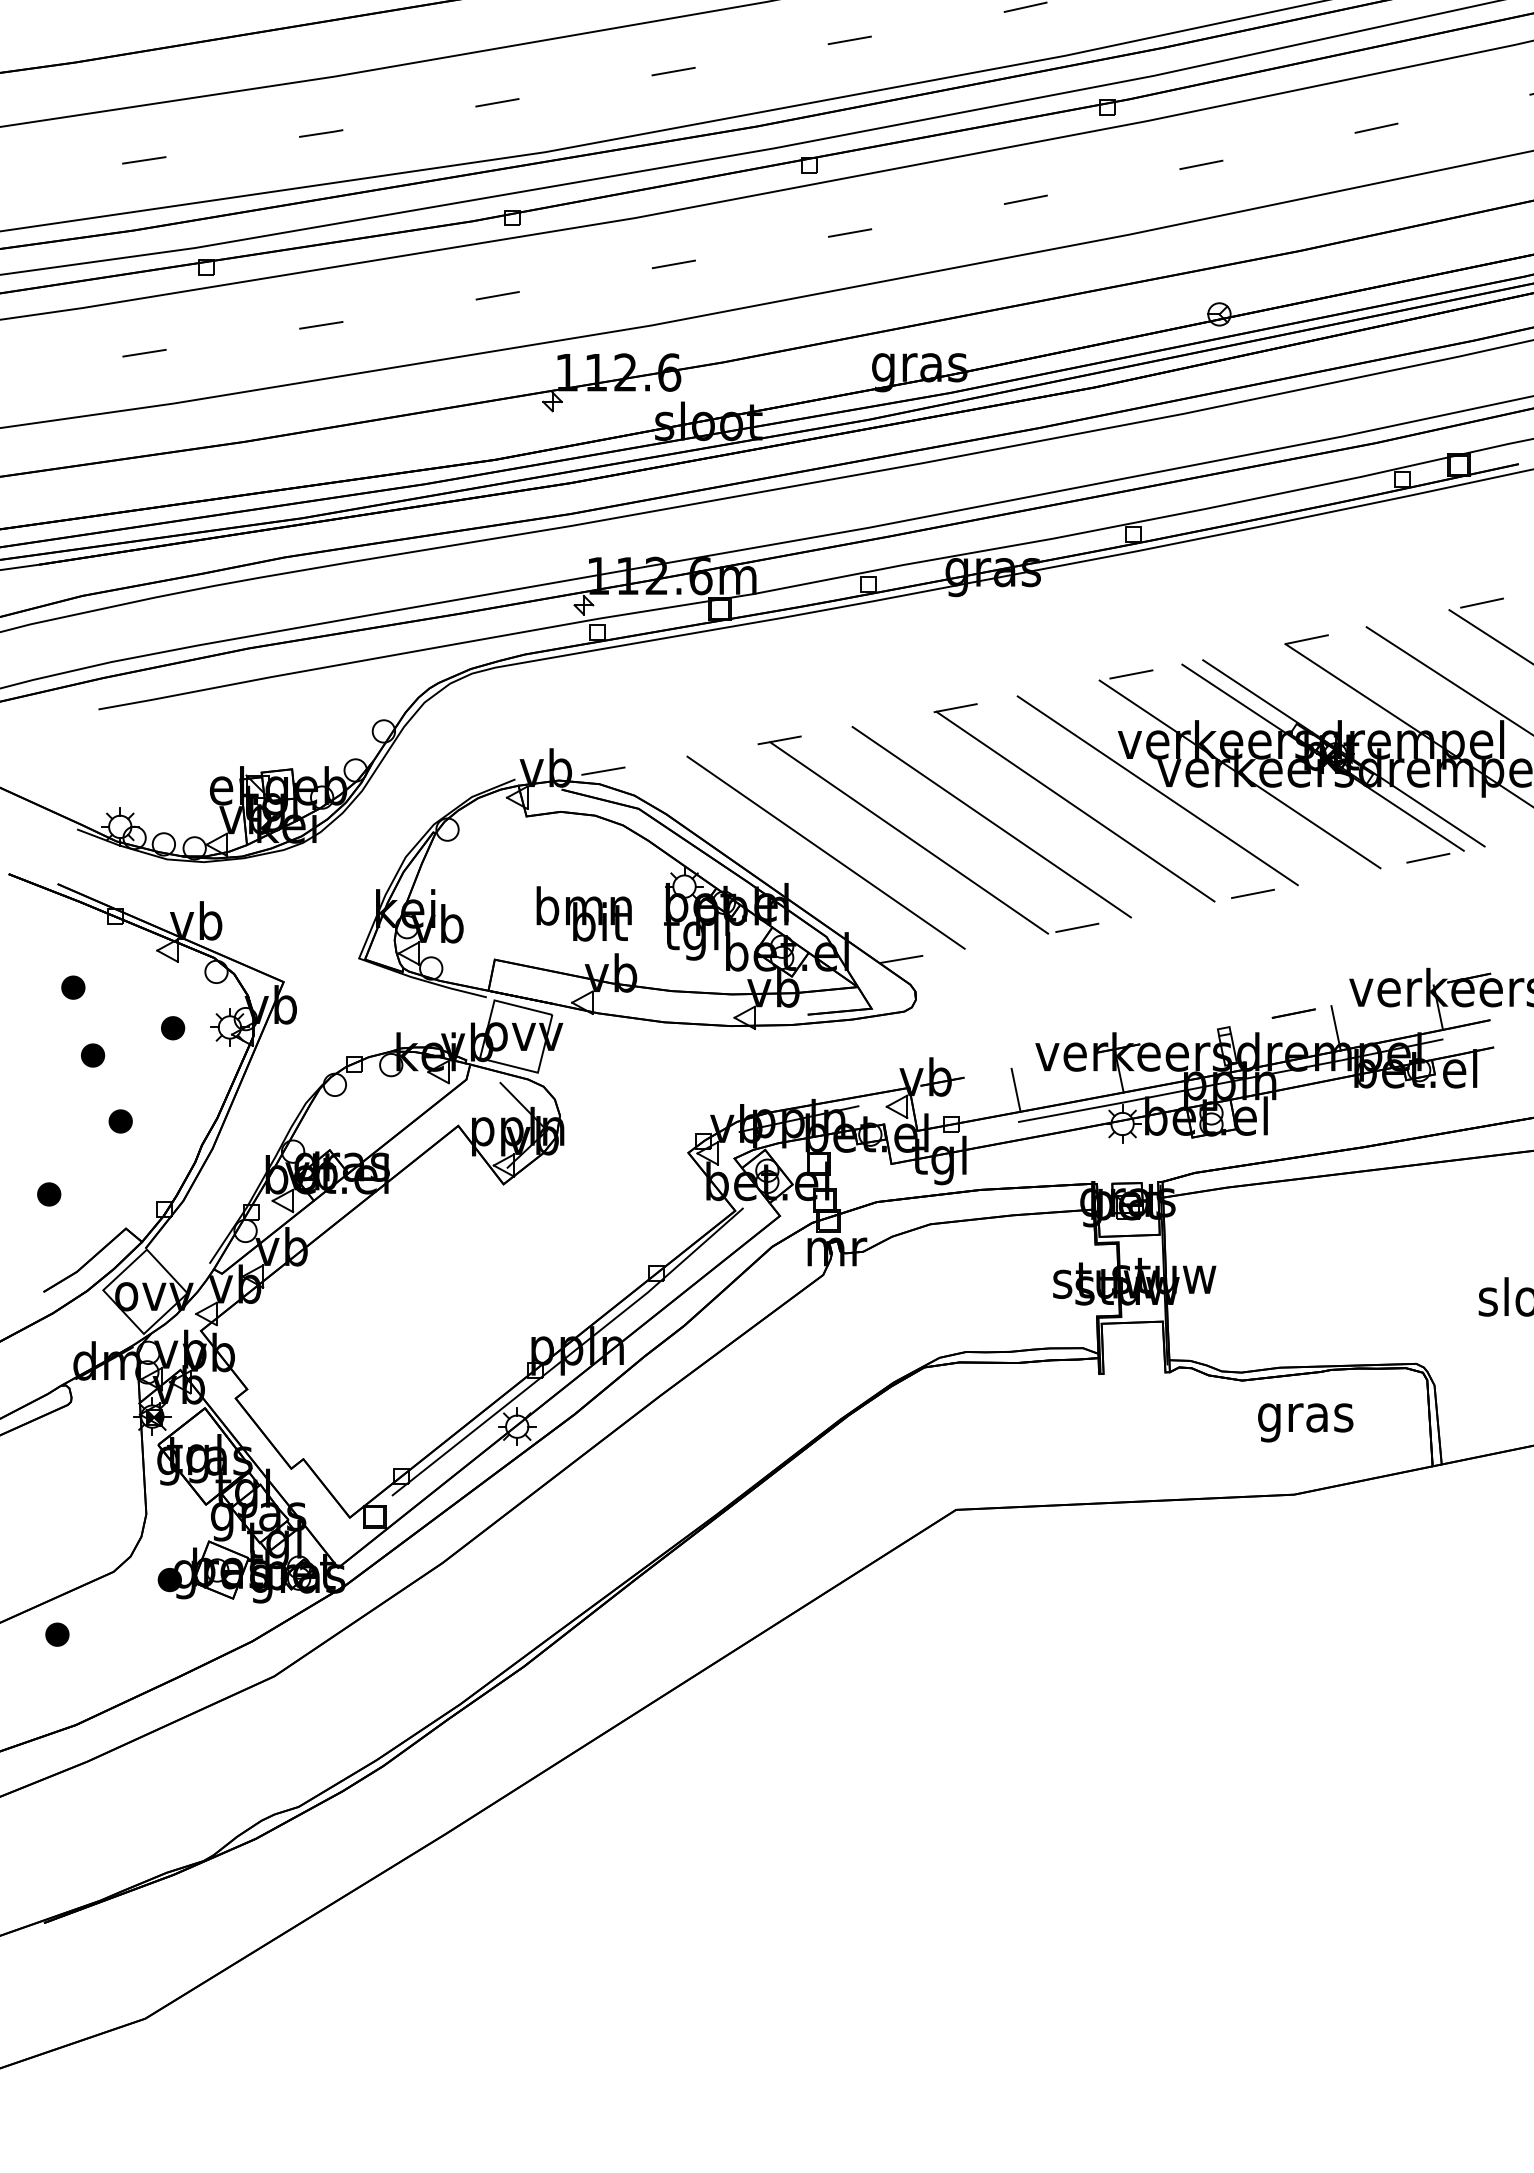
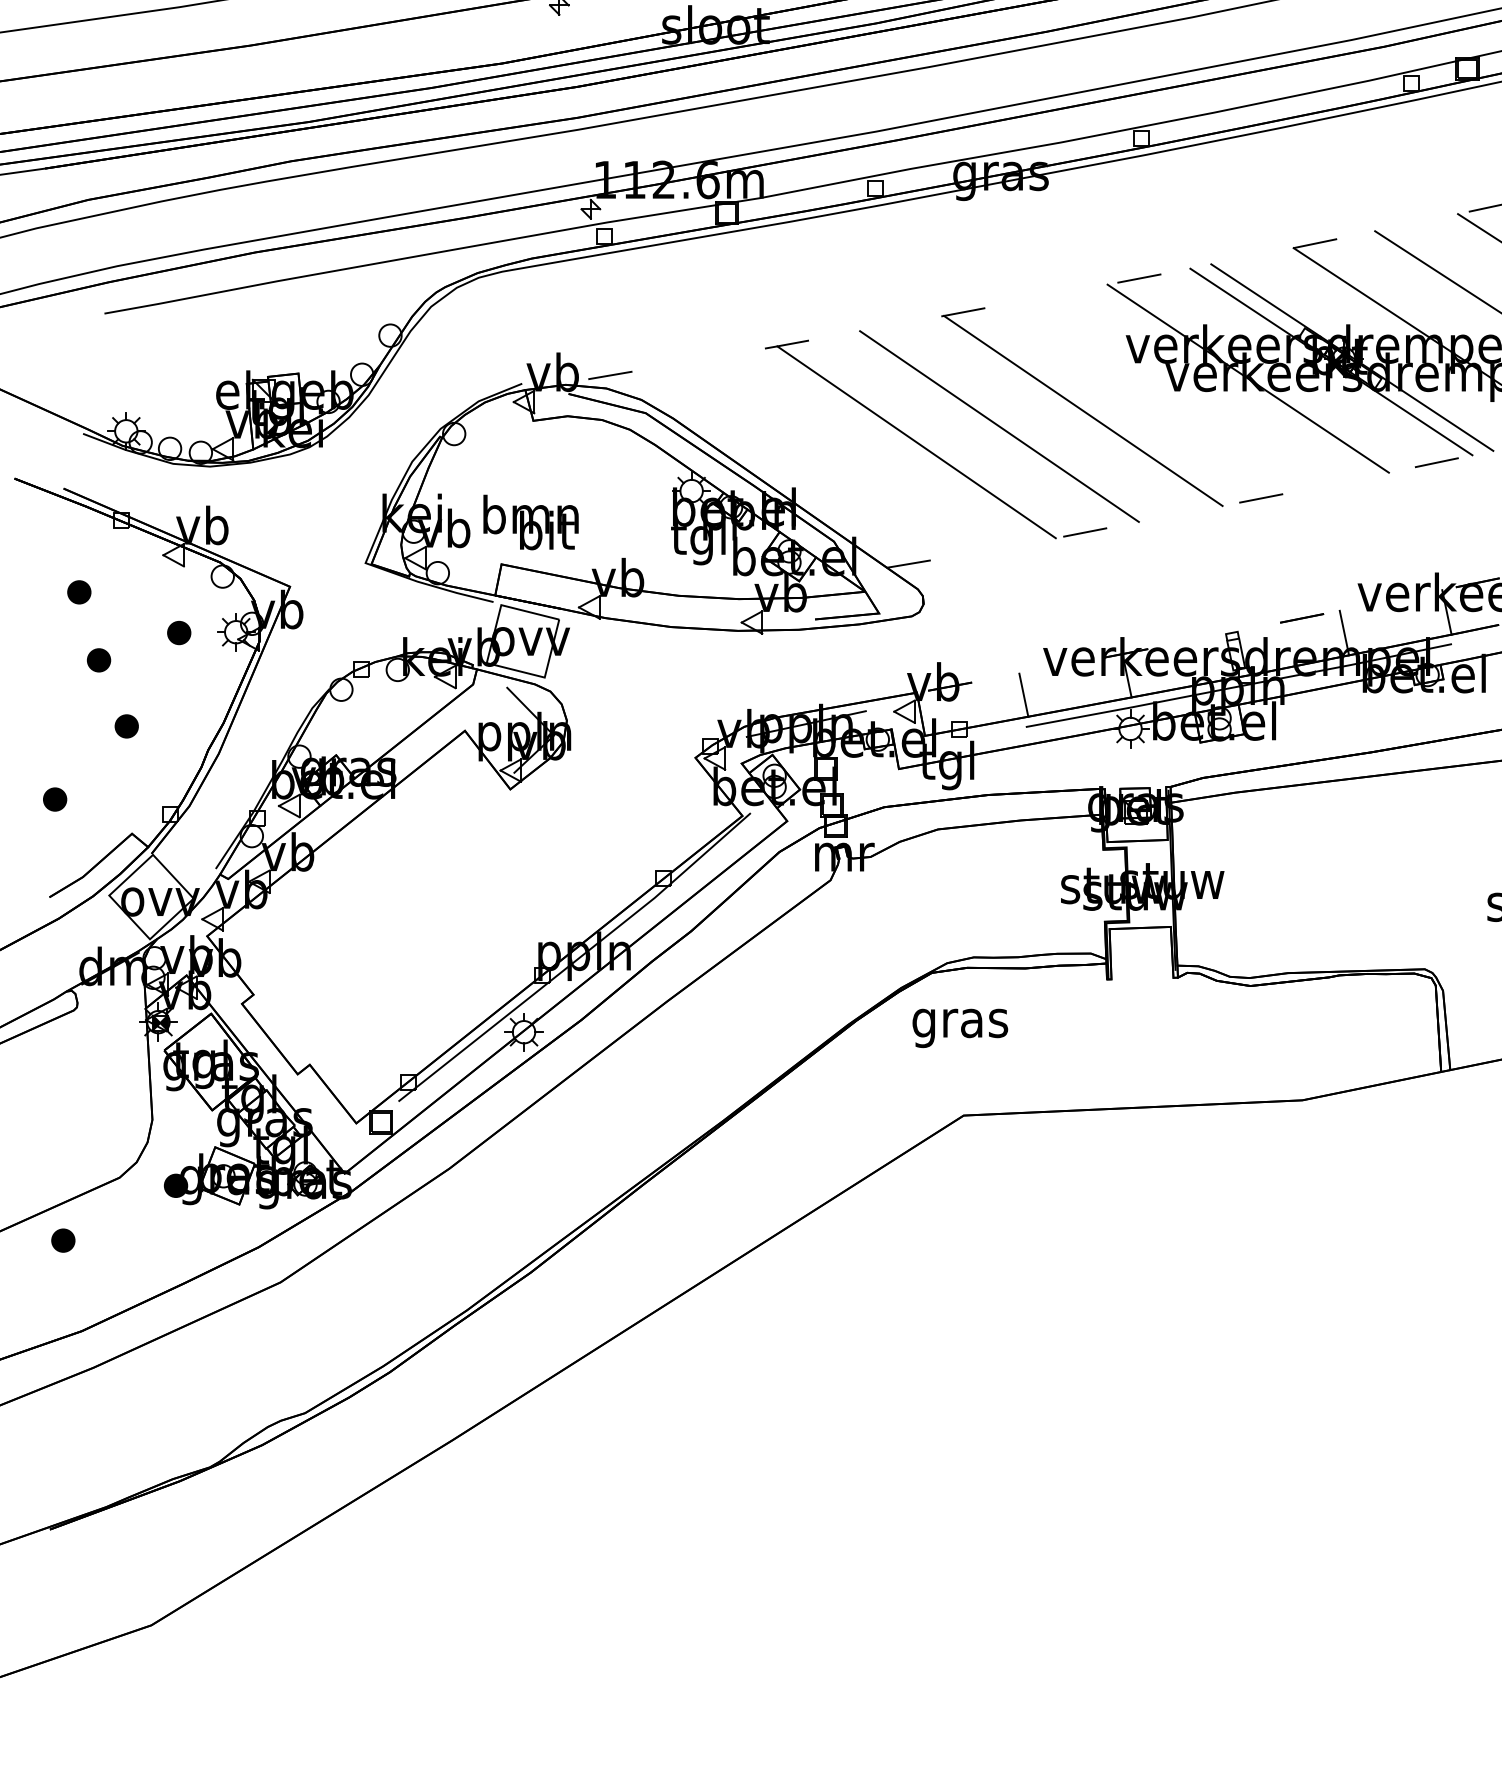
line: (1157, 790) -> (1165, 394), removed
line: (825, 852) -> (832, 456), removed
text: (583, 913) -> (530, 522), moved
text: (1305, 1422) -> (960, 1028), moved

